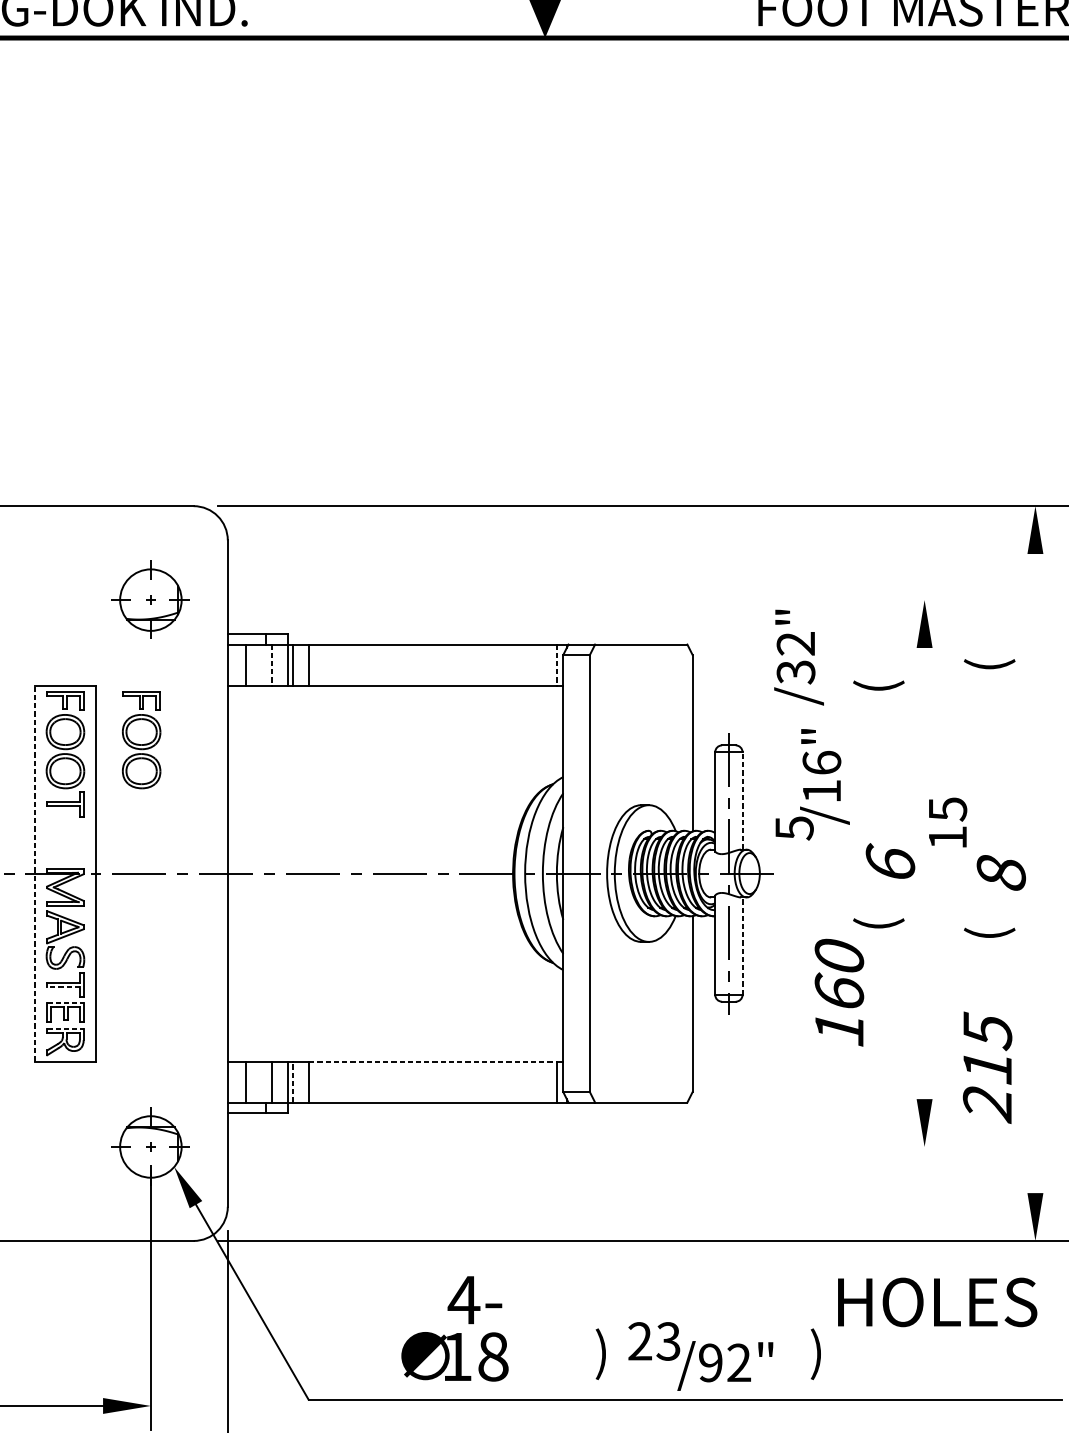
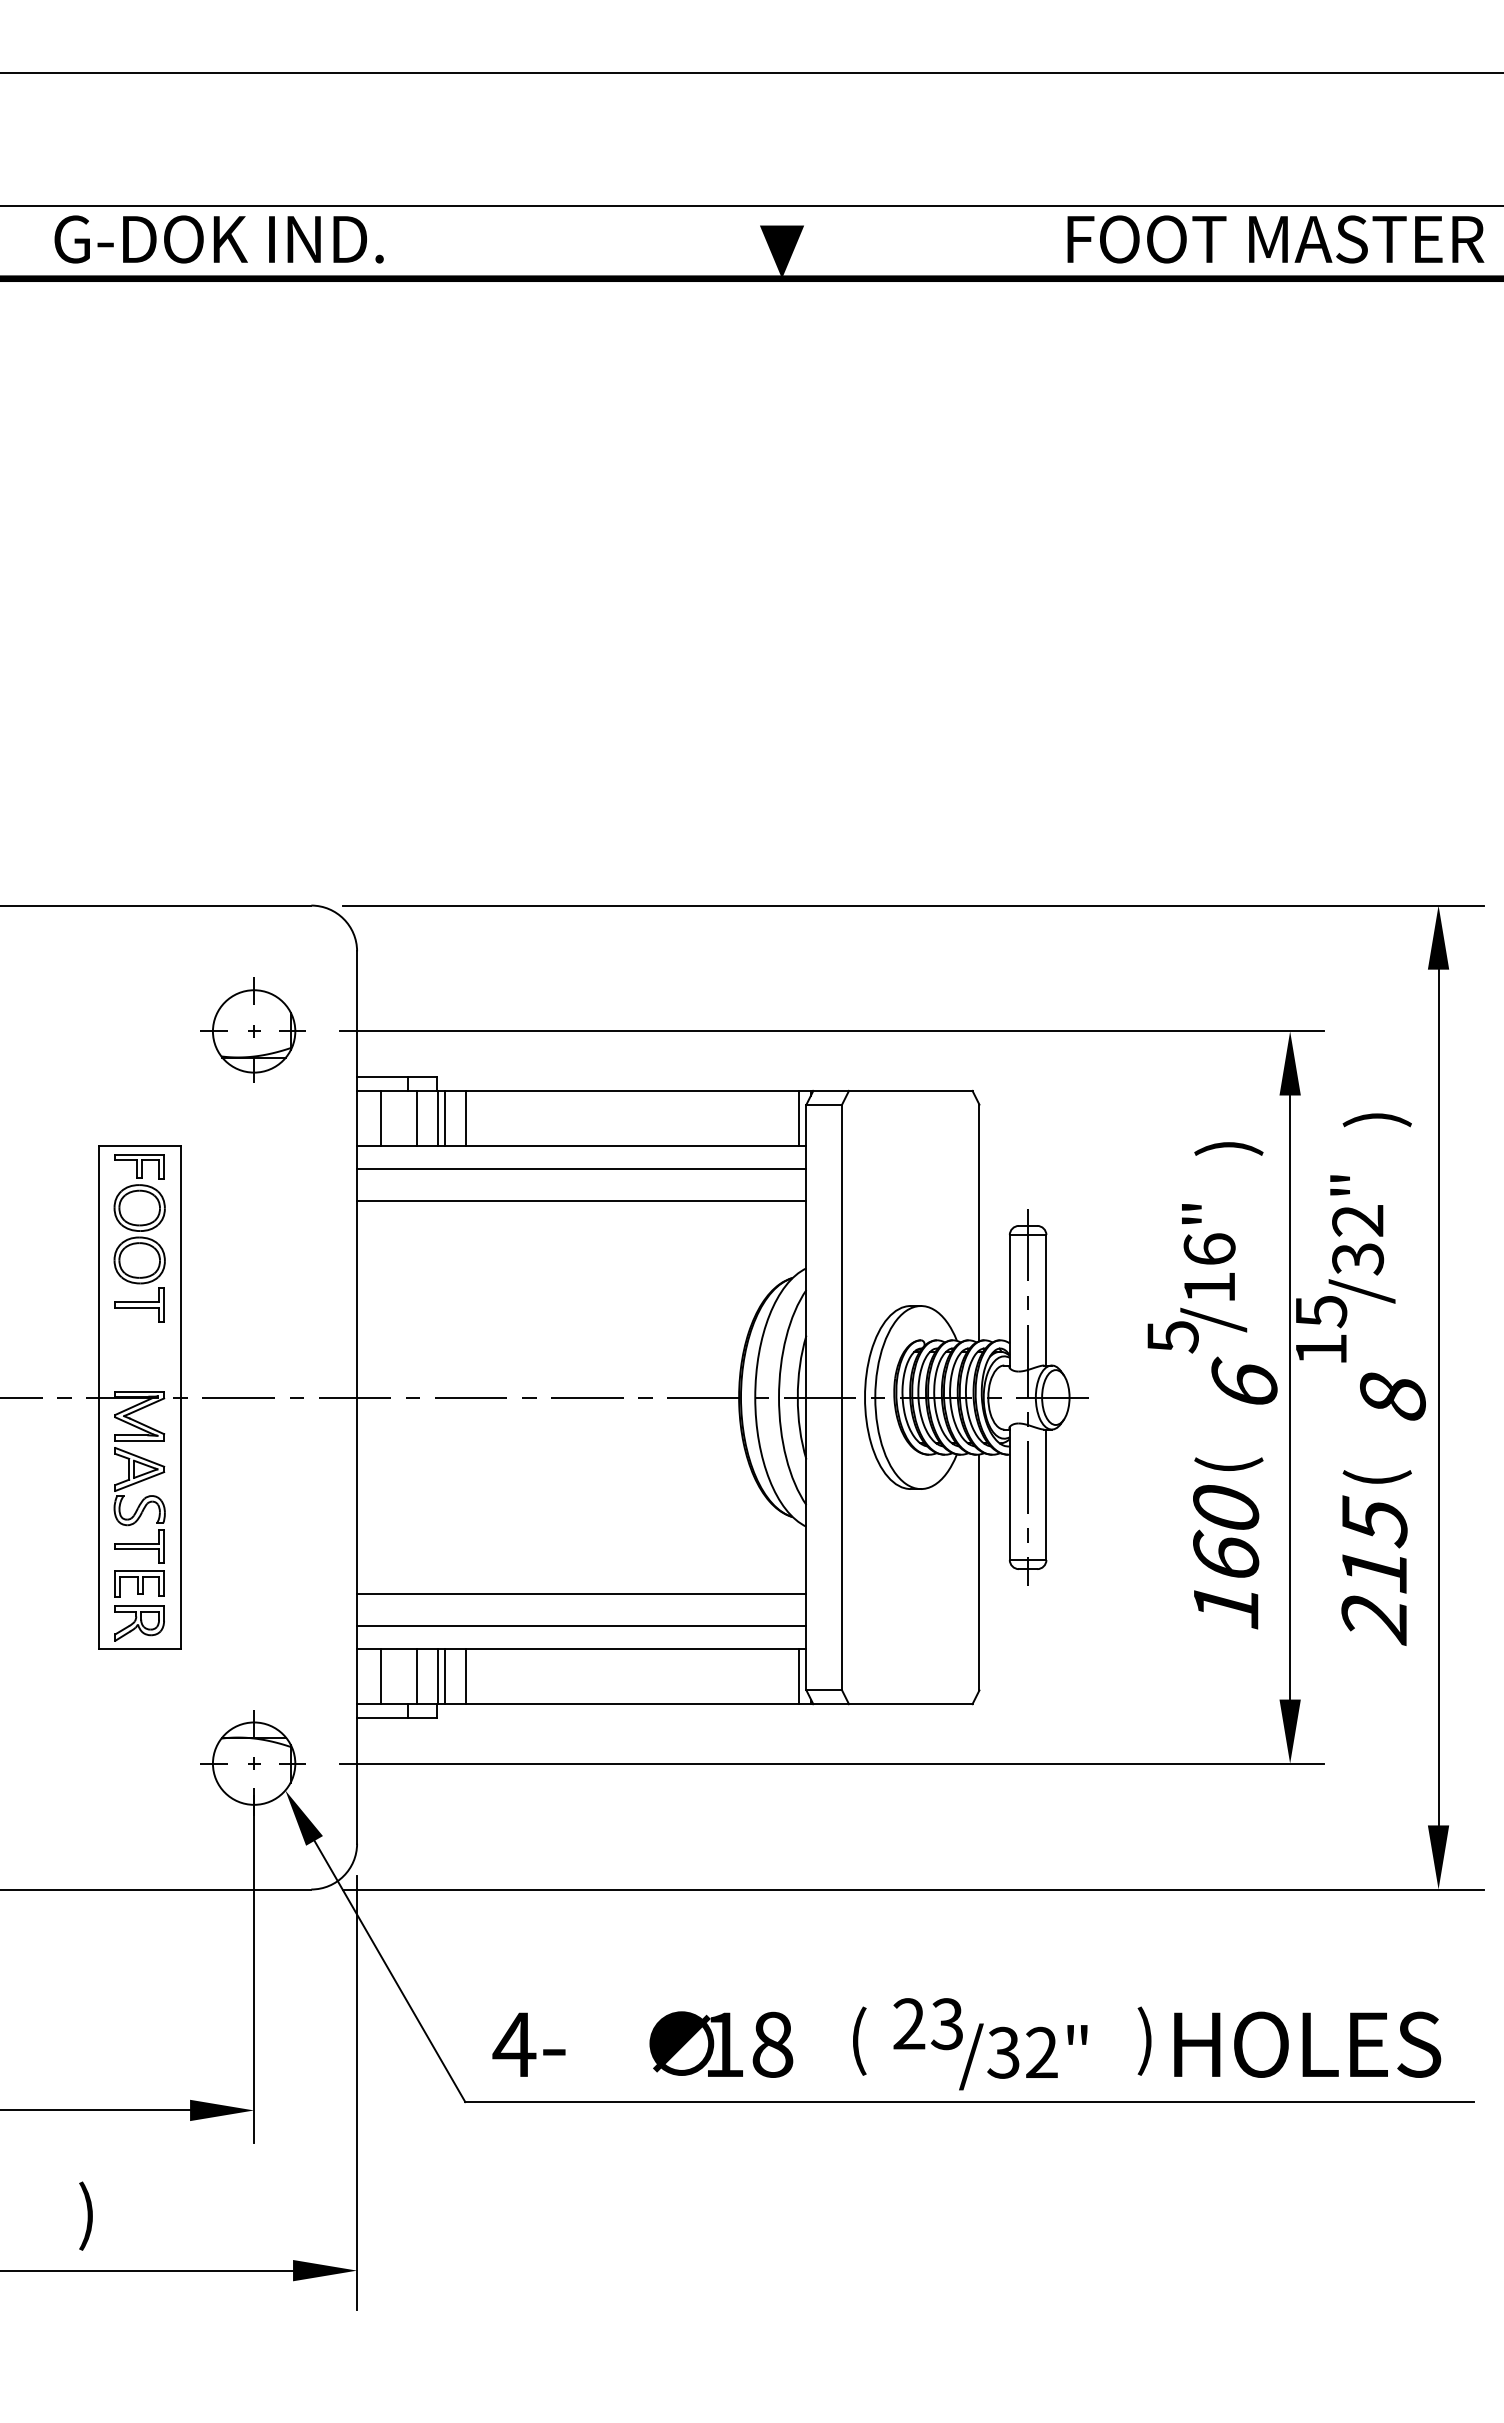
line: (582, 600) -> (831, 1031), added
text: (798, 657) -> (1361, 1239), moved
line: (272, 665) -> (416, 1118), dashed -> solid
line: (557, 665) -> (798, 1118), dashed -> solid
text: (989, 665) -> (1376, 1118), ( -> )
text: (878, 686) -> (1228, 1147), ( -> )
line: (395, 702) -> (581, 1168), added
line: (395, 726) -> (581, 1200), added
part: (141, 740) -> (241, 1219), removed
text: (812, 784) -> (1197, 1278), moved
line: (742, 800) -> (1046, 1299), dashed -> solid
line: (34, 873) -> (98, 1397), dashed -> solid
line: (924, 873) -> (1290, 1397), added
line: (1035, 873) -> (1438, 1397), added
line: (742, 945) -> (1046, 1494), dashed -> solid
line: (63, 987) -> (137, 1549), dashed -> solid
text: (839, 993) -> (1226, 1557), moved
line: (66, 1003) -> (140, 1571), dashed -> solid
line: (395, 1020) -> (581, 1594), added
line: (66, 1029) -> (140, 1606), dashed -> solid
line: (395, 1044) -> (581, 1626), added
line: (433, 1061) -> (632, 1649), dashed -> solid
text: (987, 1067) -> (1374, 1570), moved
line: (293, 1081) -> (444, 1676), dashed -> solid
line: (582, 1146) -> (831, 1763), added
text: (474, 1299) -> (528, 2044), moved
text: (937, 1302) -> (1307, 2044), moved
text: (601, 1353) -> (857, 2040), ) -> (
text: (455, 1356) -> (721, 2044), moved
text: (710, 1362) -> (1003, 2052), /92" -> /32"

